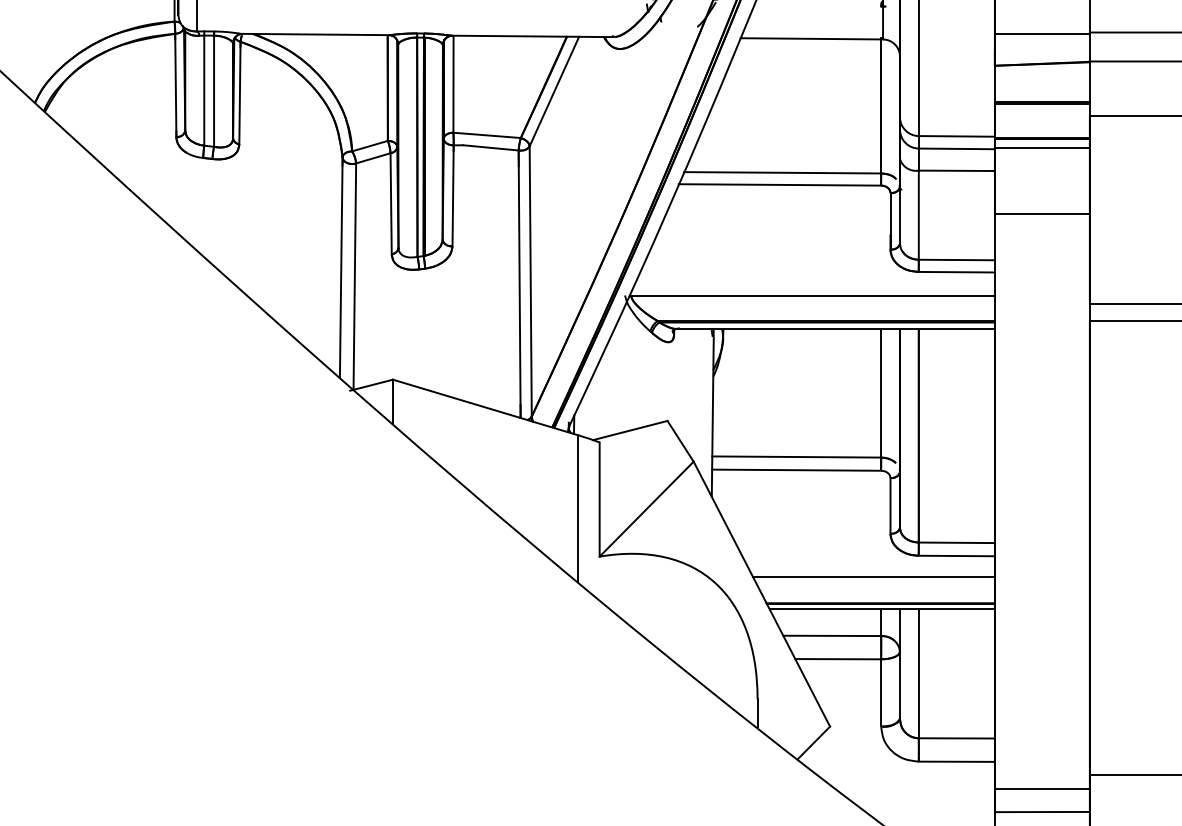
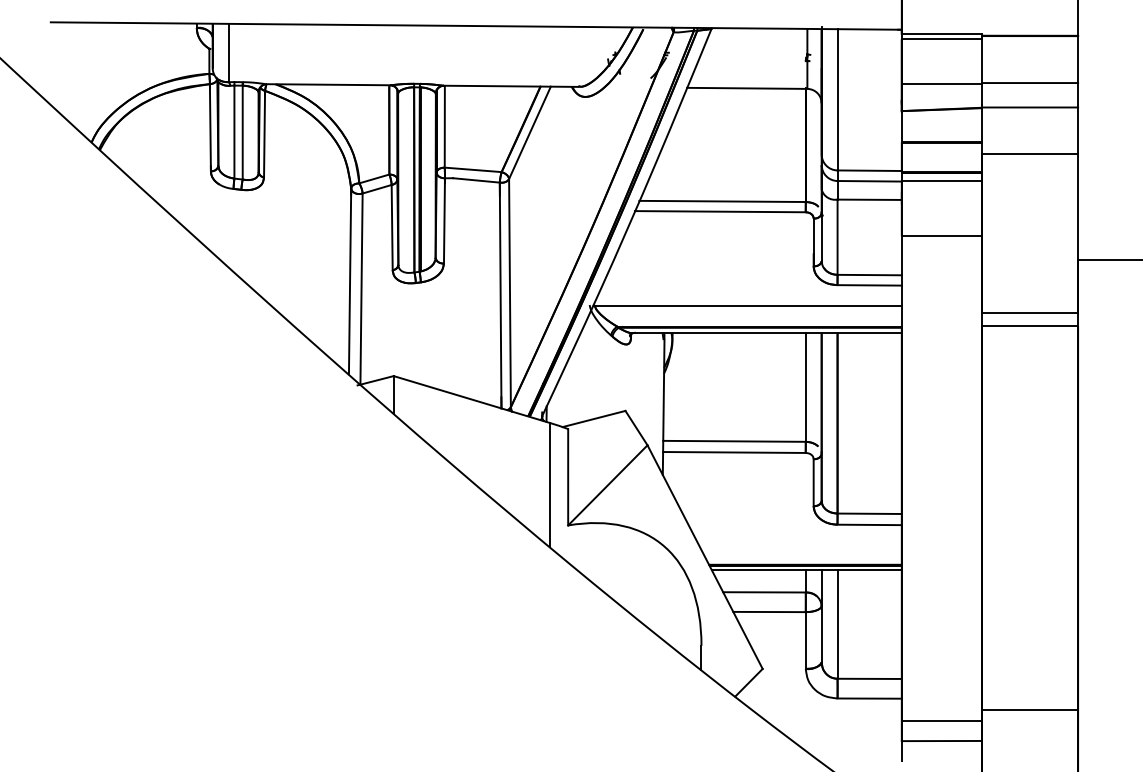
line: (873, 576) -> (799, 542), removed

